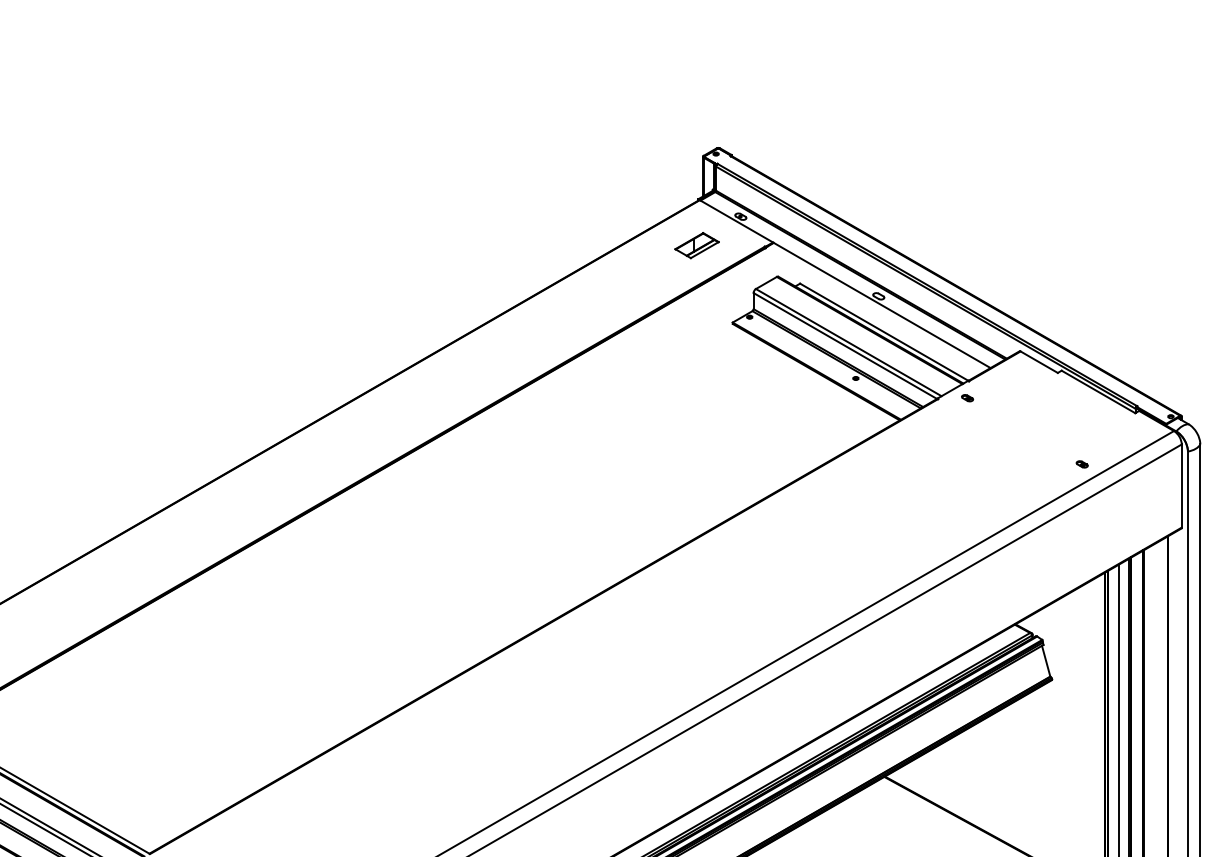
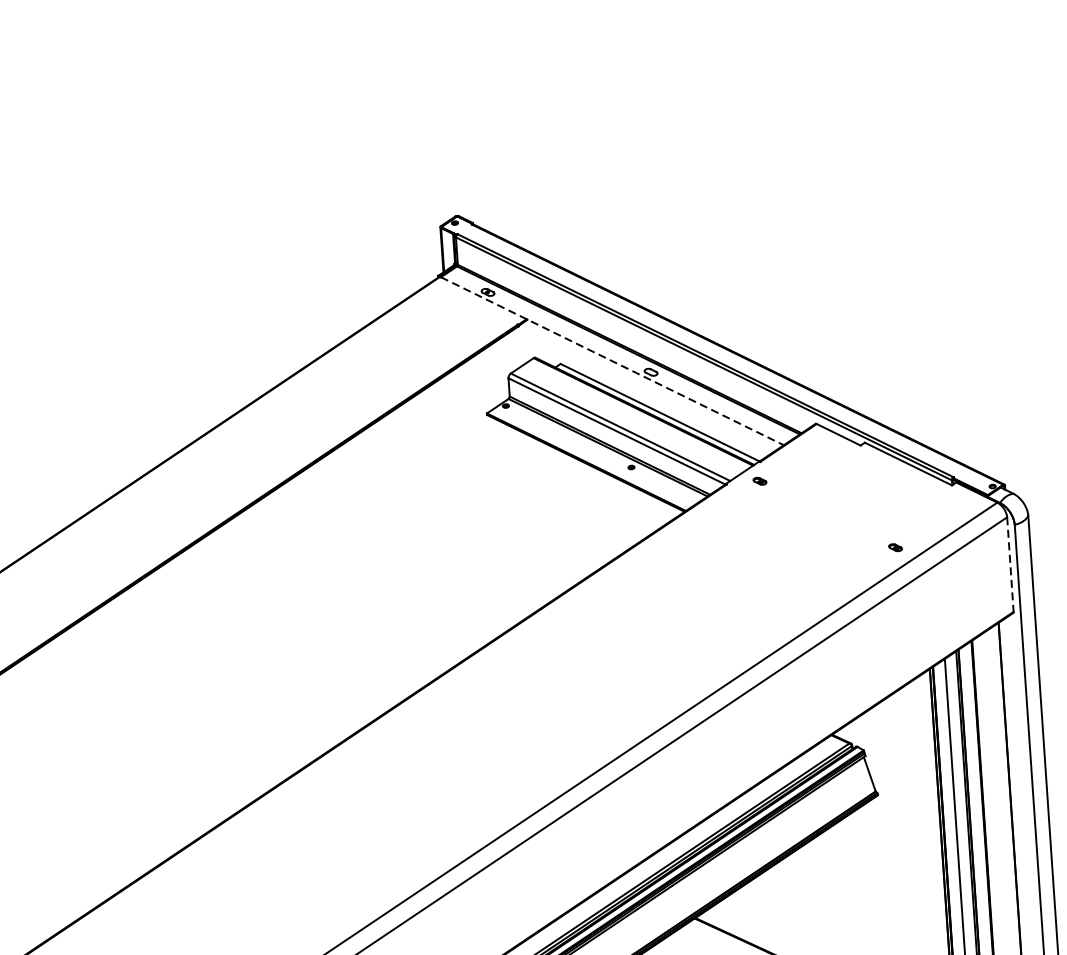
part: (696, 245) -> (439, 328), removed
line: (846, 284) -> (613, 361), solid -> dashed
line: (1181, 486) -> (1010, 565), solid -> dashed

